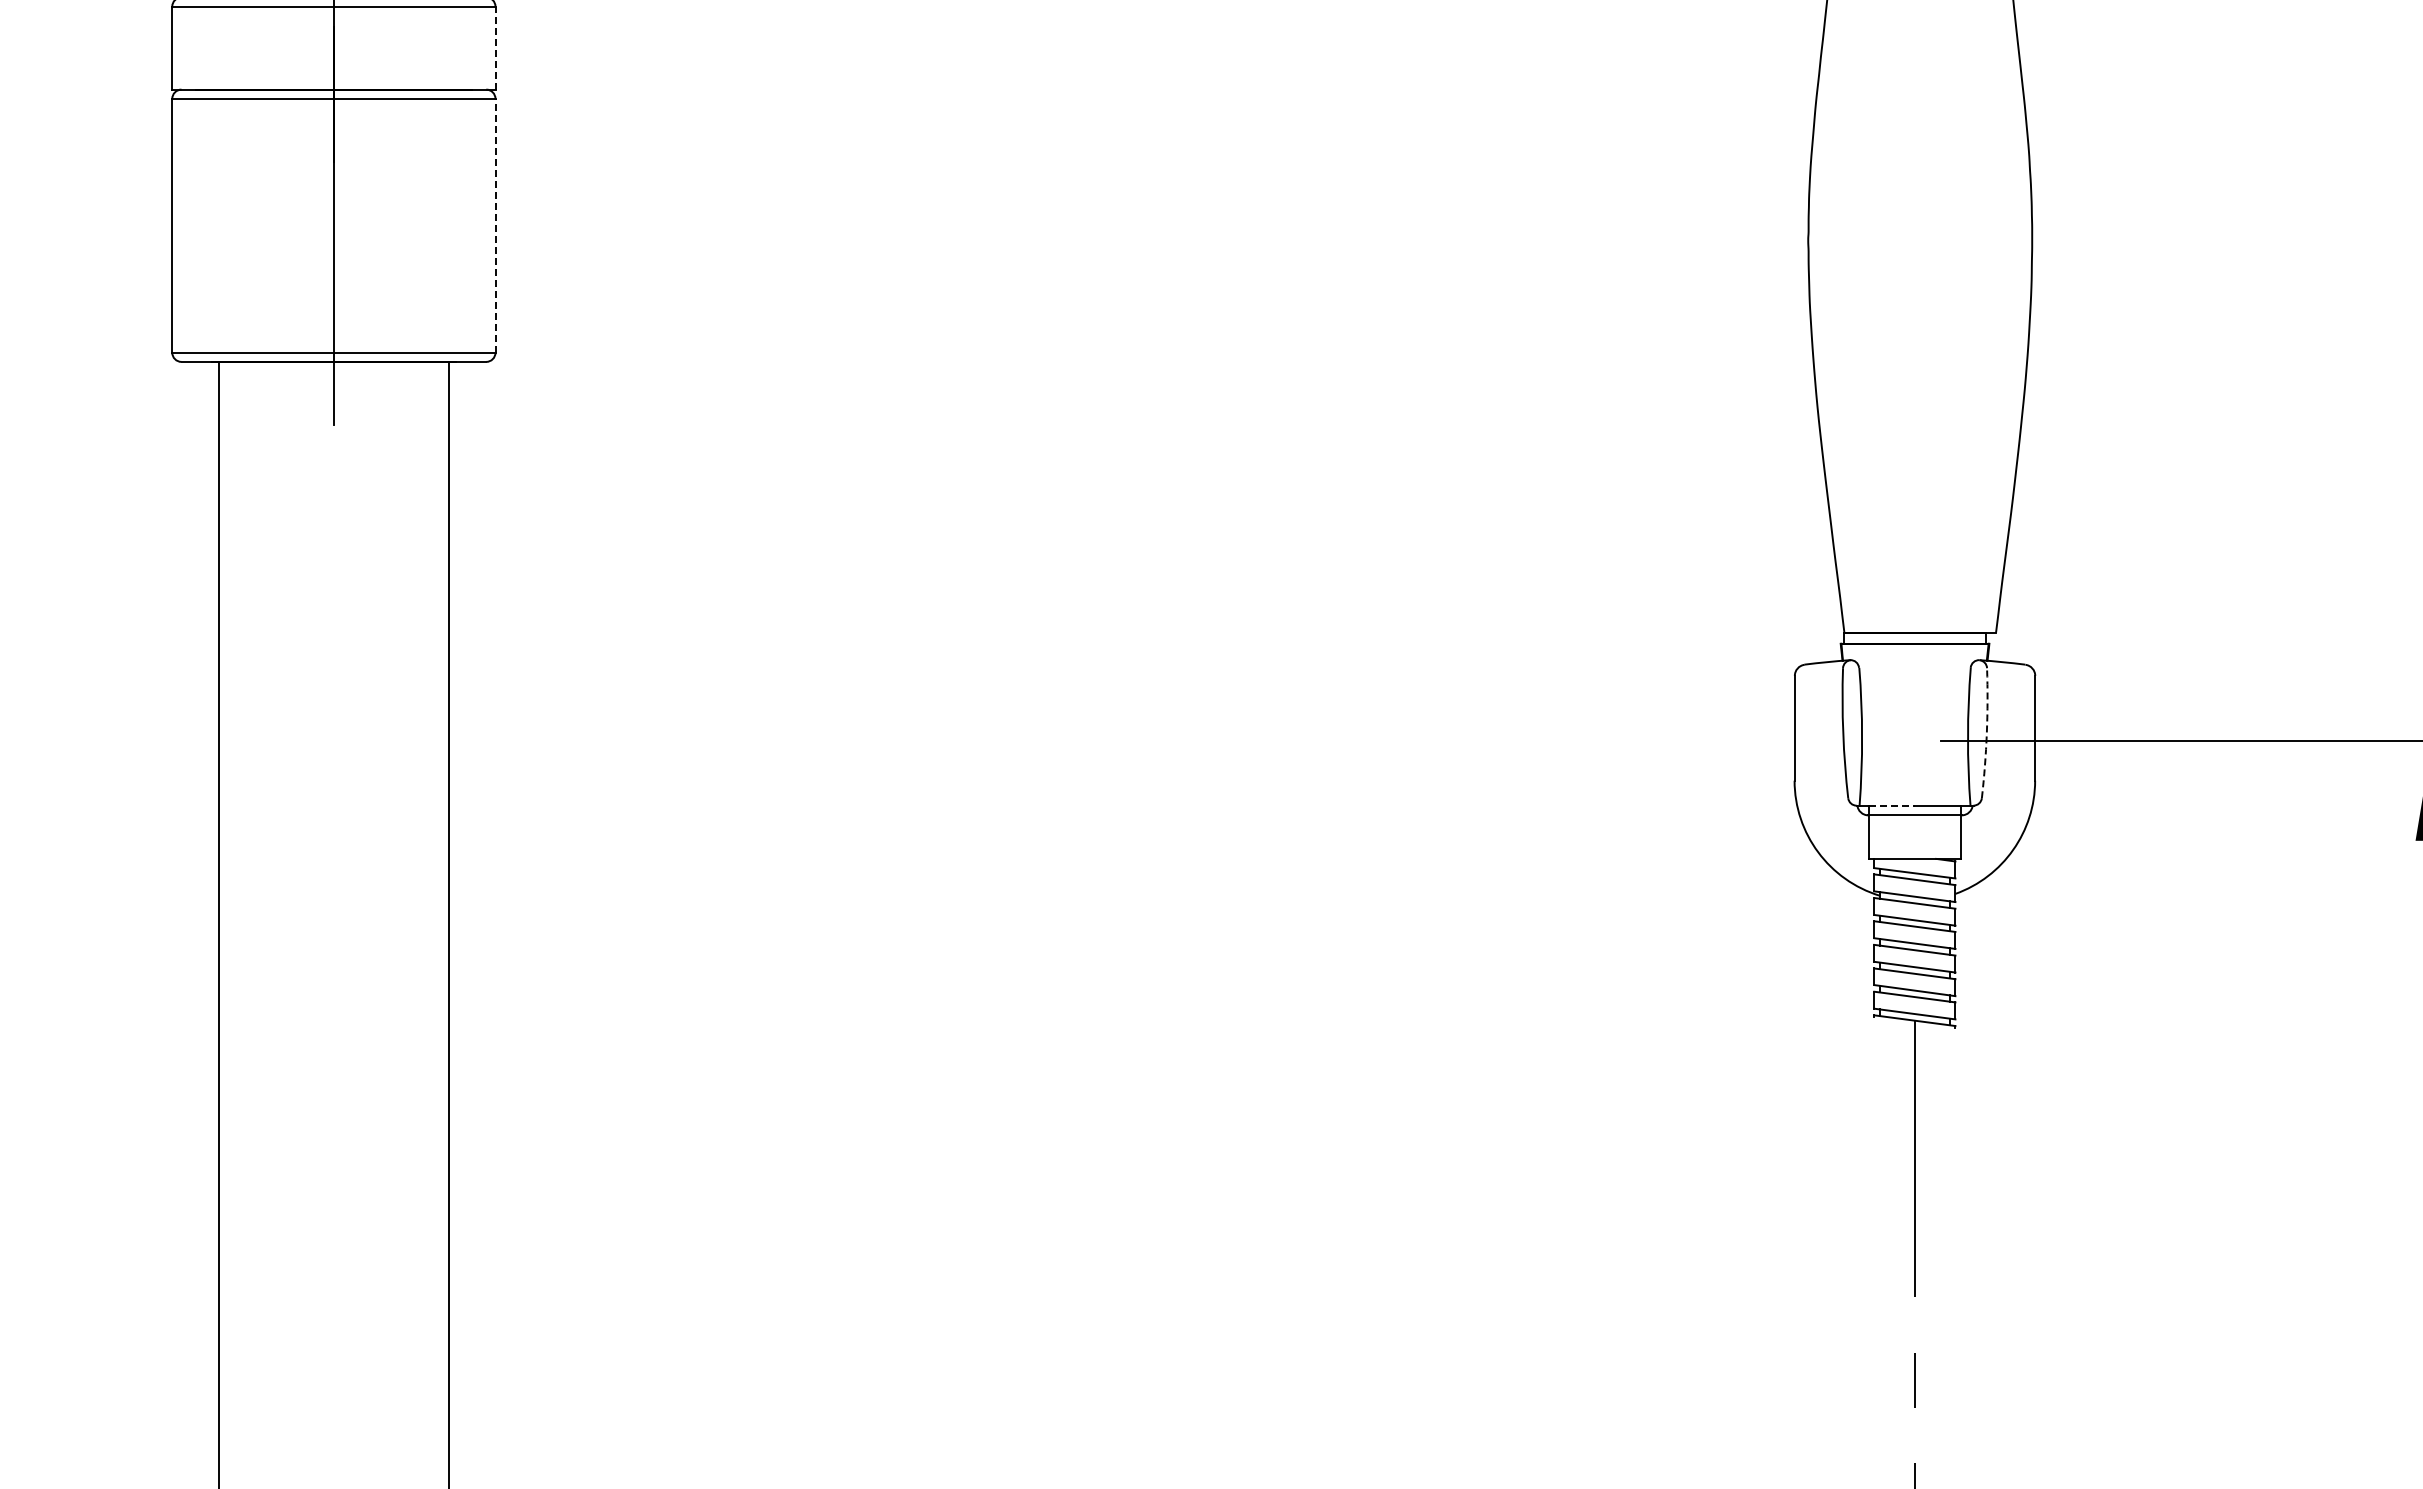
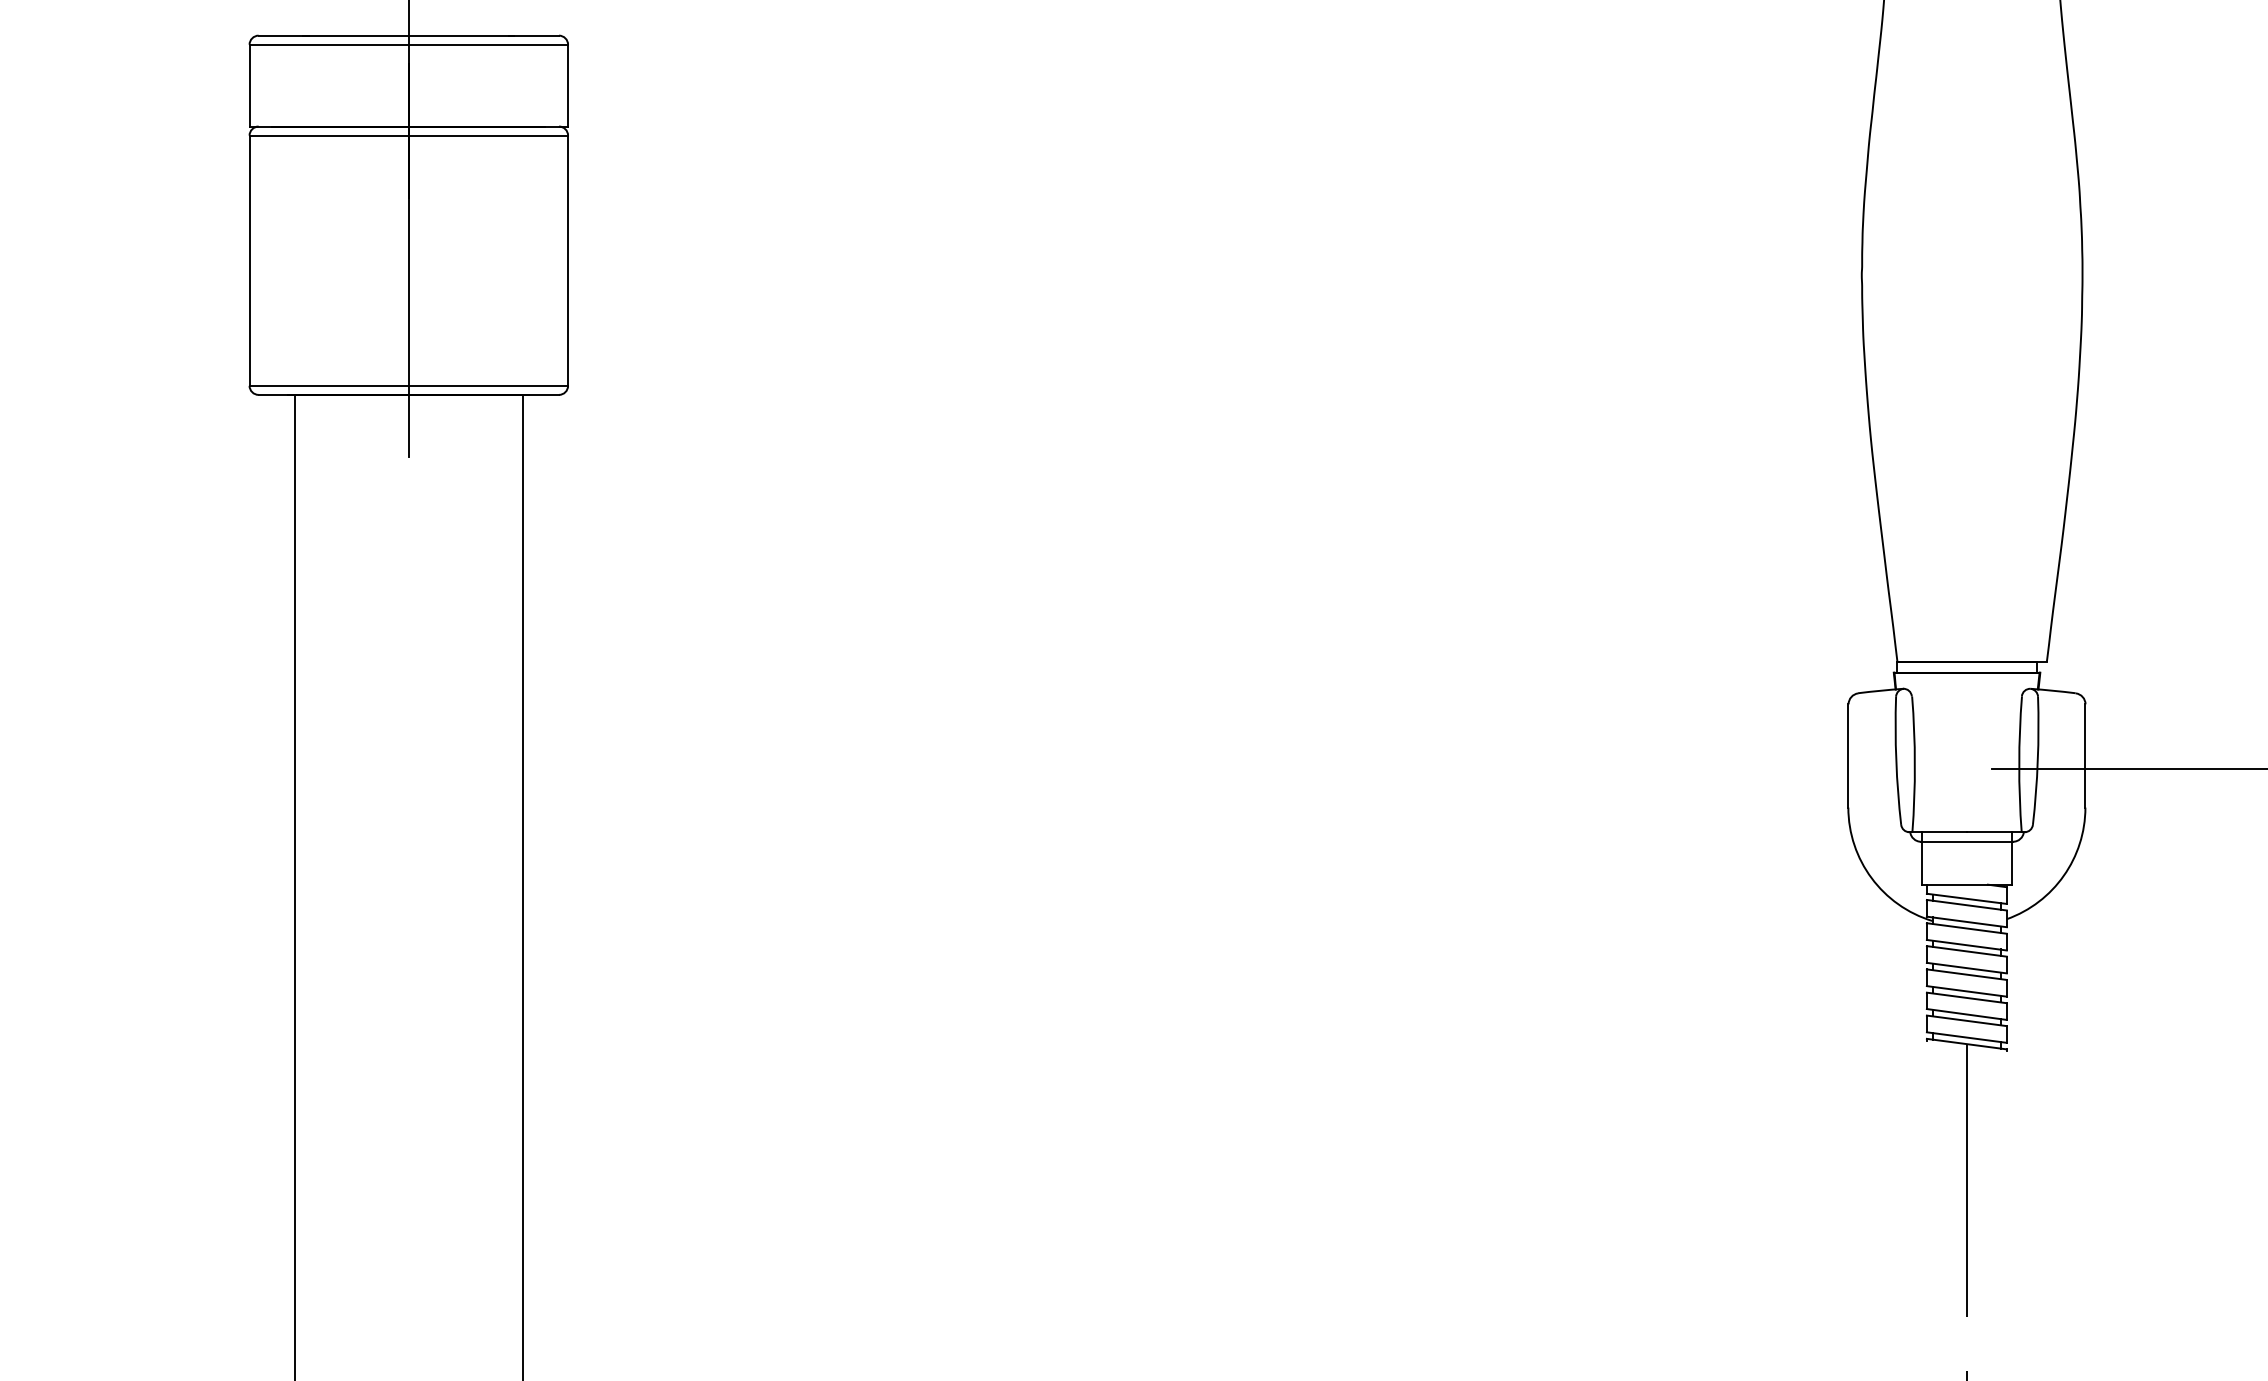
line: (495, 48) -> (568, 86), dashed -> solid
line: (495, 225) -> (568, 260), dashed -> solid
arc: (1986, 733) -> (2037, 761), dashed -> solid
line: (1891, 805) -> (1943, 832), dashed -> solid

